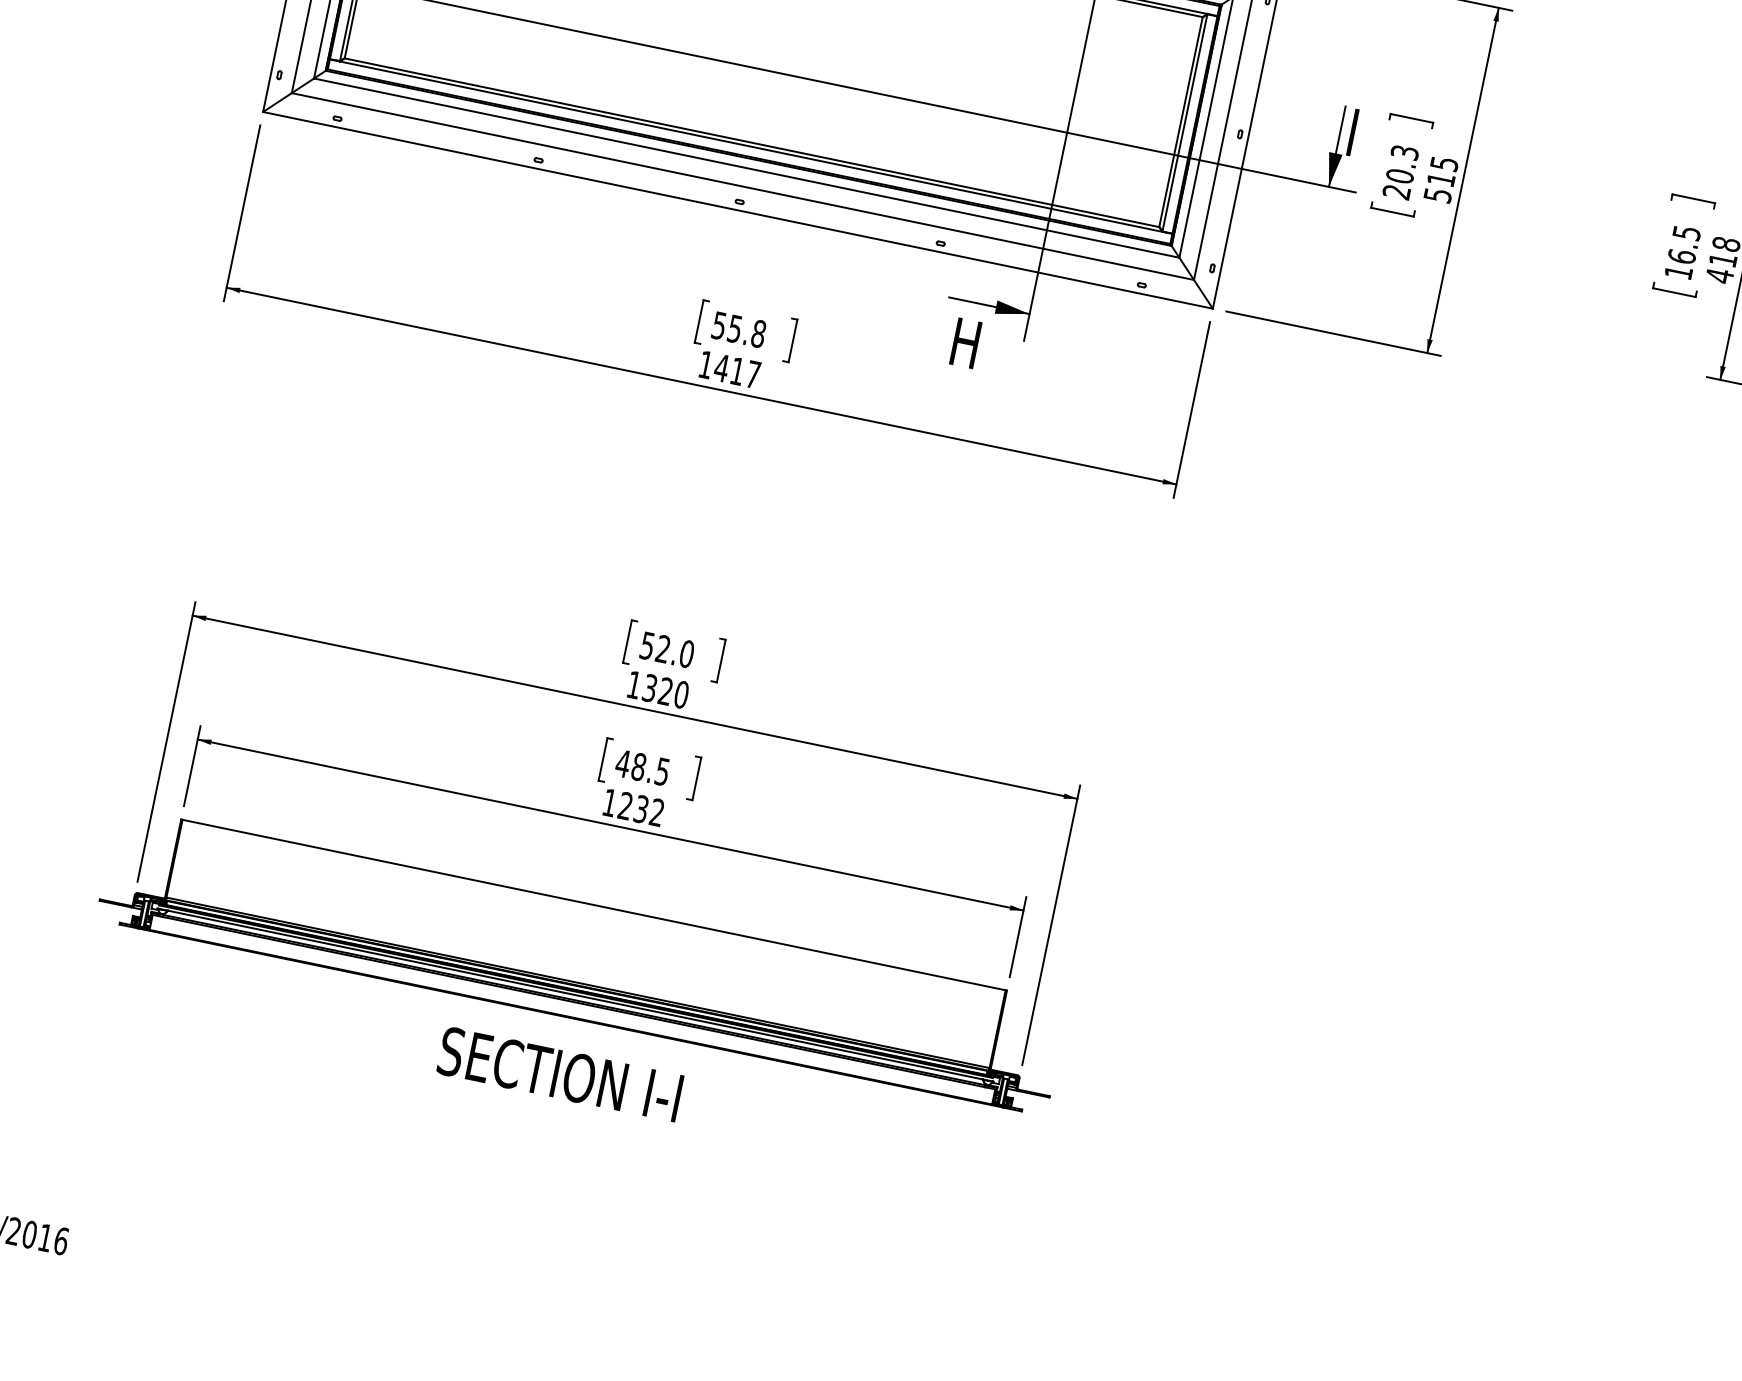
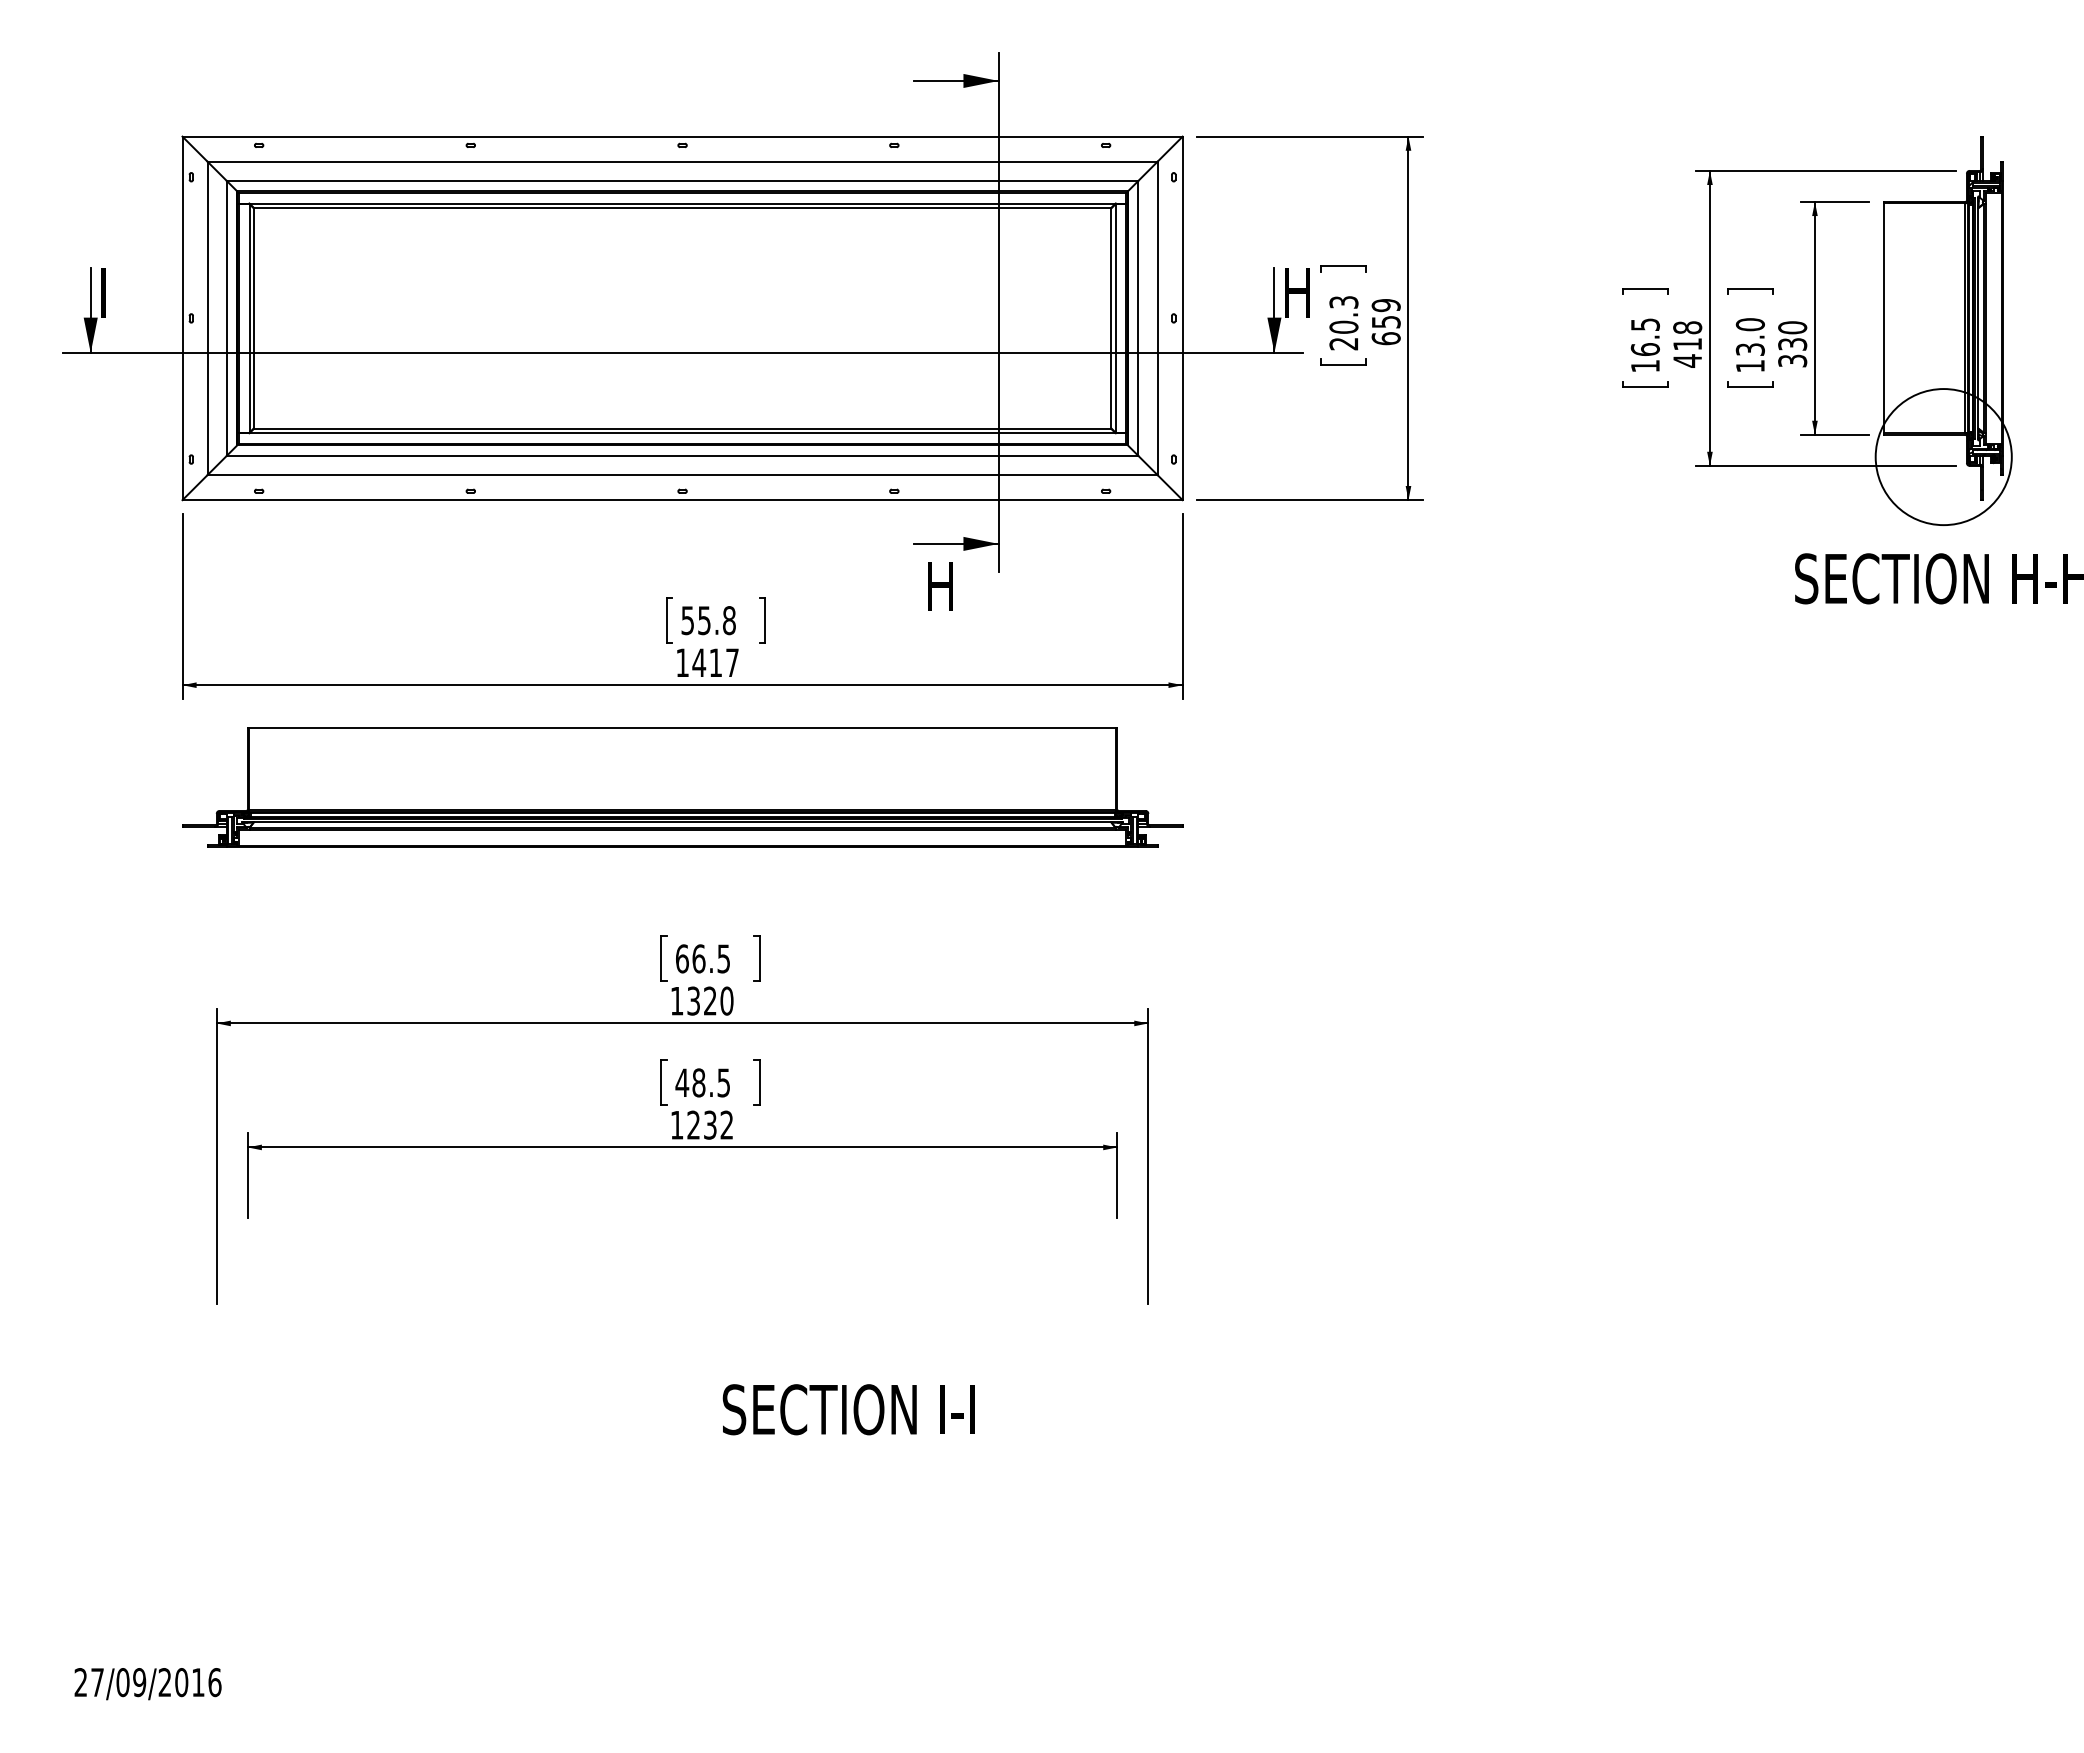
text: (1364, 134) -> (1299, 292), I -> H
text: (1440, 179) -> (1385, 322), 515 -> 659
text: (667, 649) -> (703, 958), 52.0 -> 66.5
part: (582, 961) -> (682, 787), moved
text: (559, 1074) -> (848, 1409), moved

